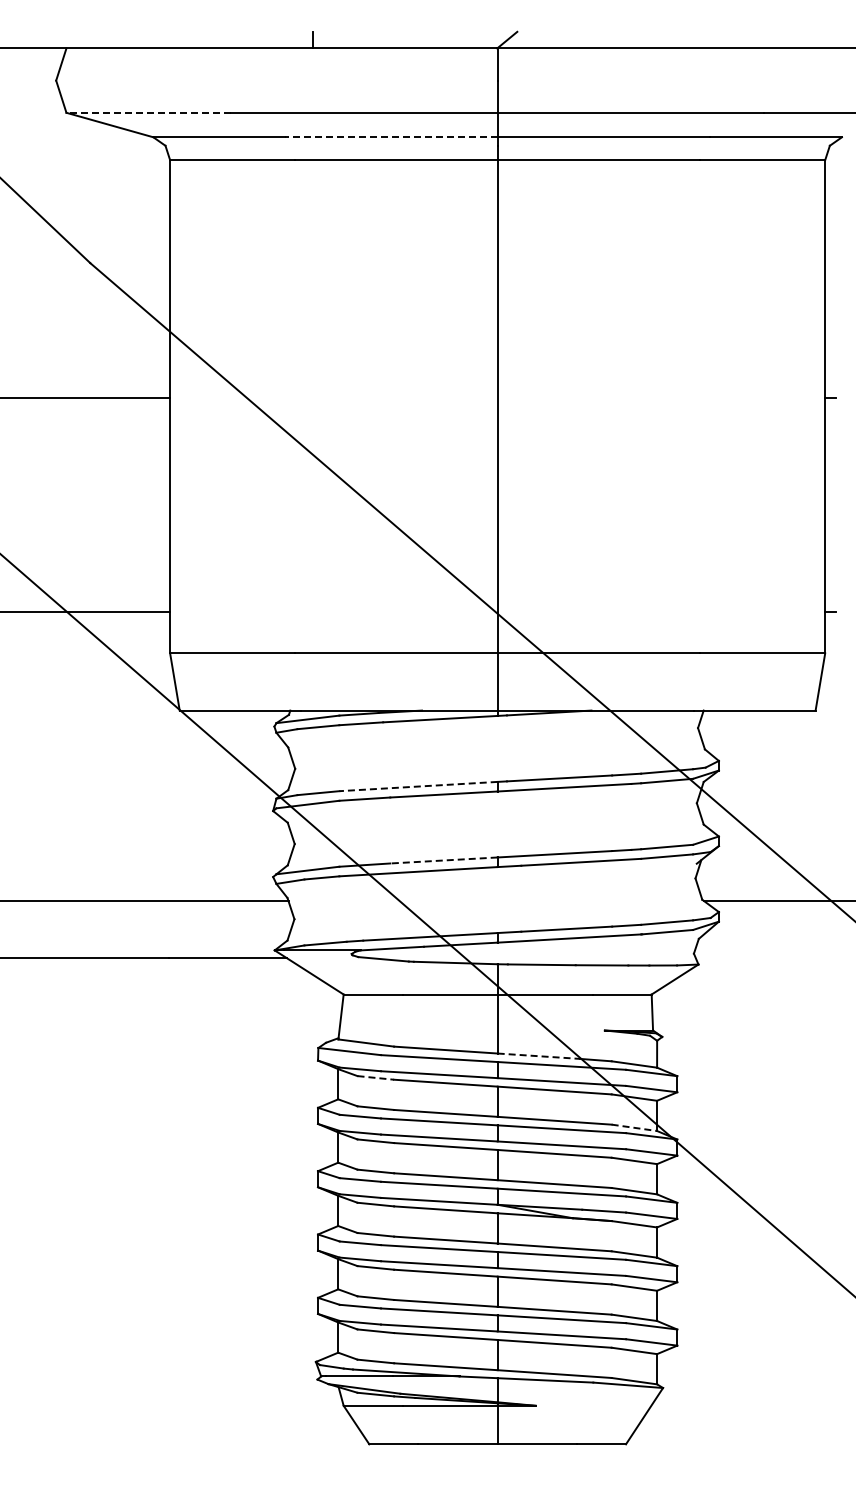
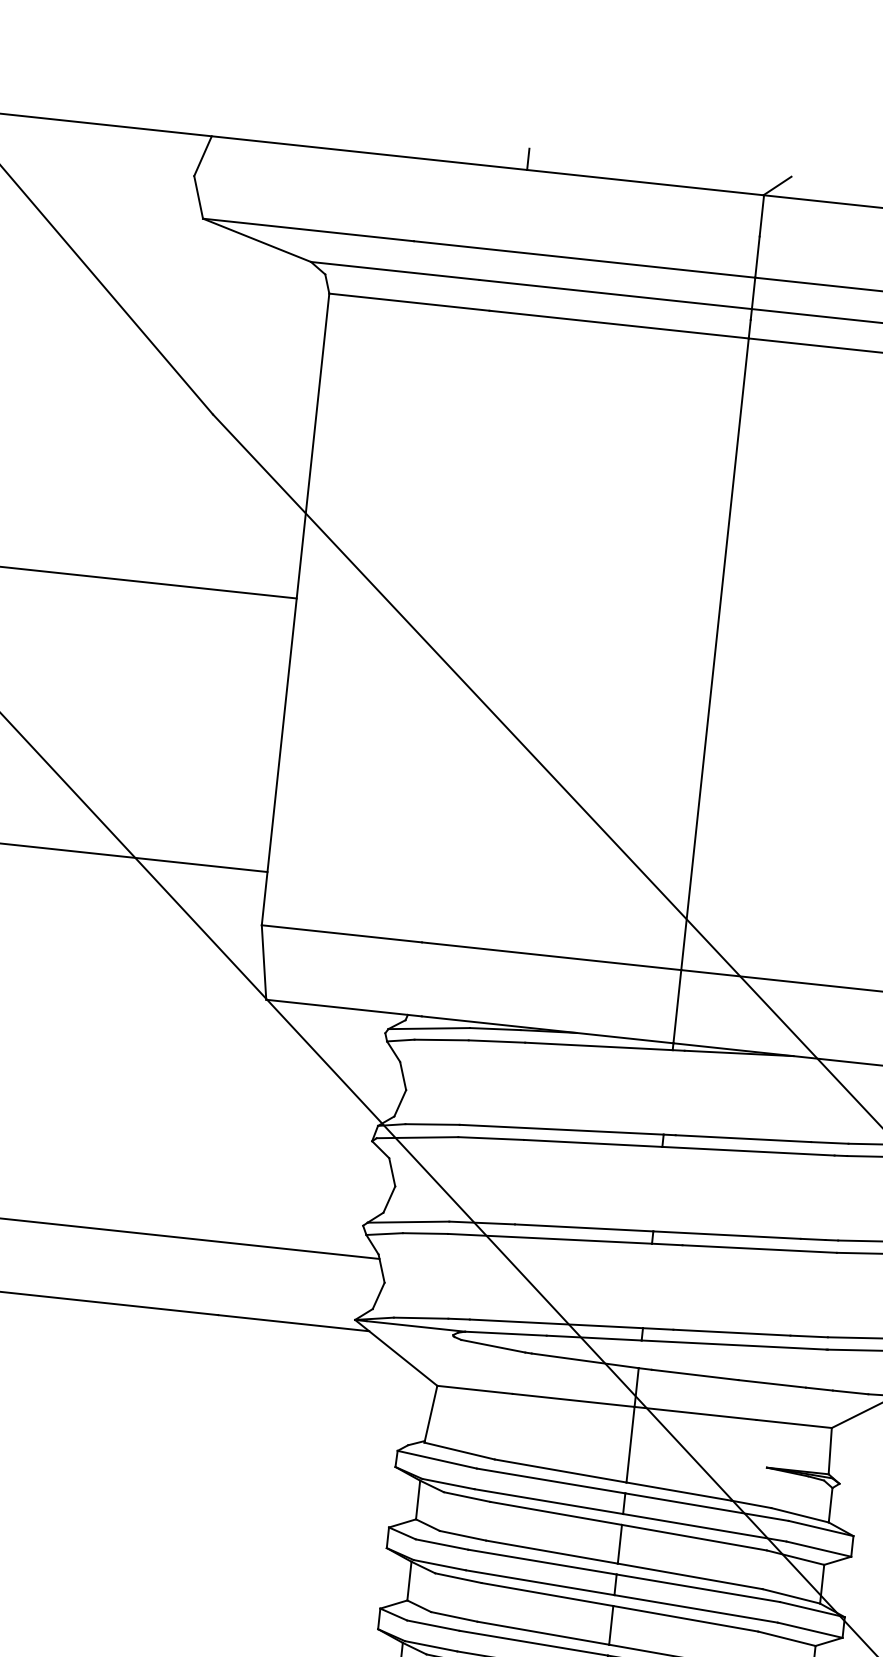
line: (148, 112) -> (308, 229), dashed -> solid
line: (390, 137) -> (614, 294), dashed -> solid
line: (418, 786) -> (561, 1129), dashed -> solid
line: (443, 860) -> (583, 1227), dashed -> solid
line: (539, 1056) -> (679, 1492), dashed -> solid
line: (376, 1077) -> (468, 1496), dashed -> solid
line: (634, 1127) -> (791, 1595), dashed -> solid

